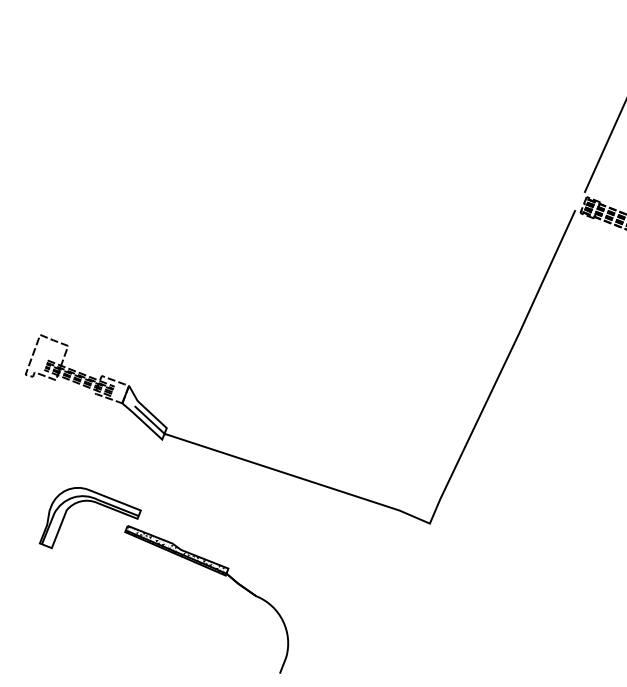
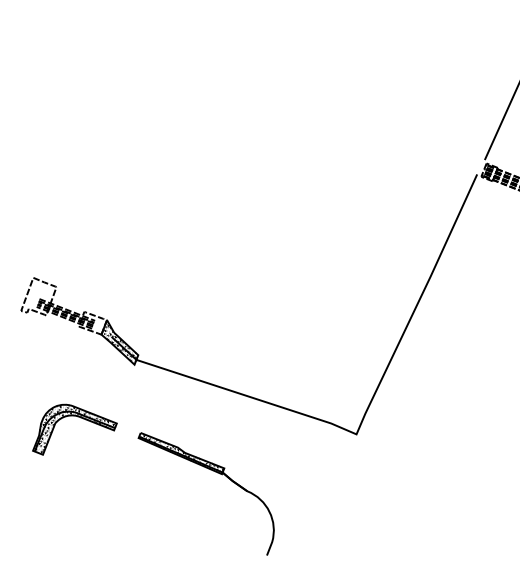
hatch: (144, 413) -> (119, 343), added
hatch: (89, 518) -> (74, 430), added
part: (215, 572) -> (213, 471), moved

